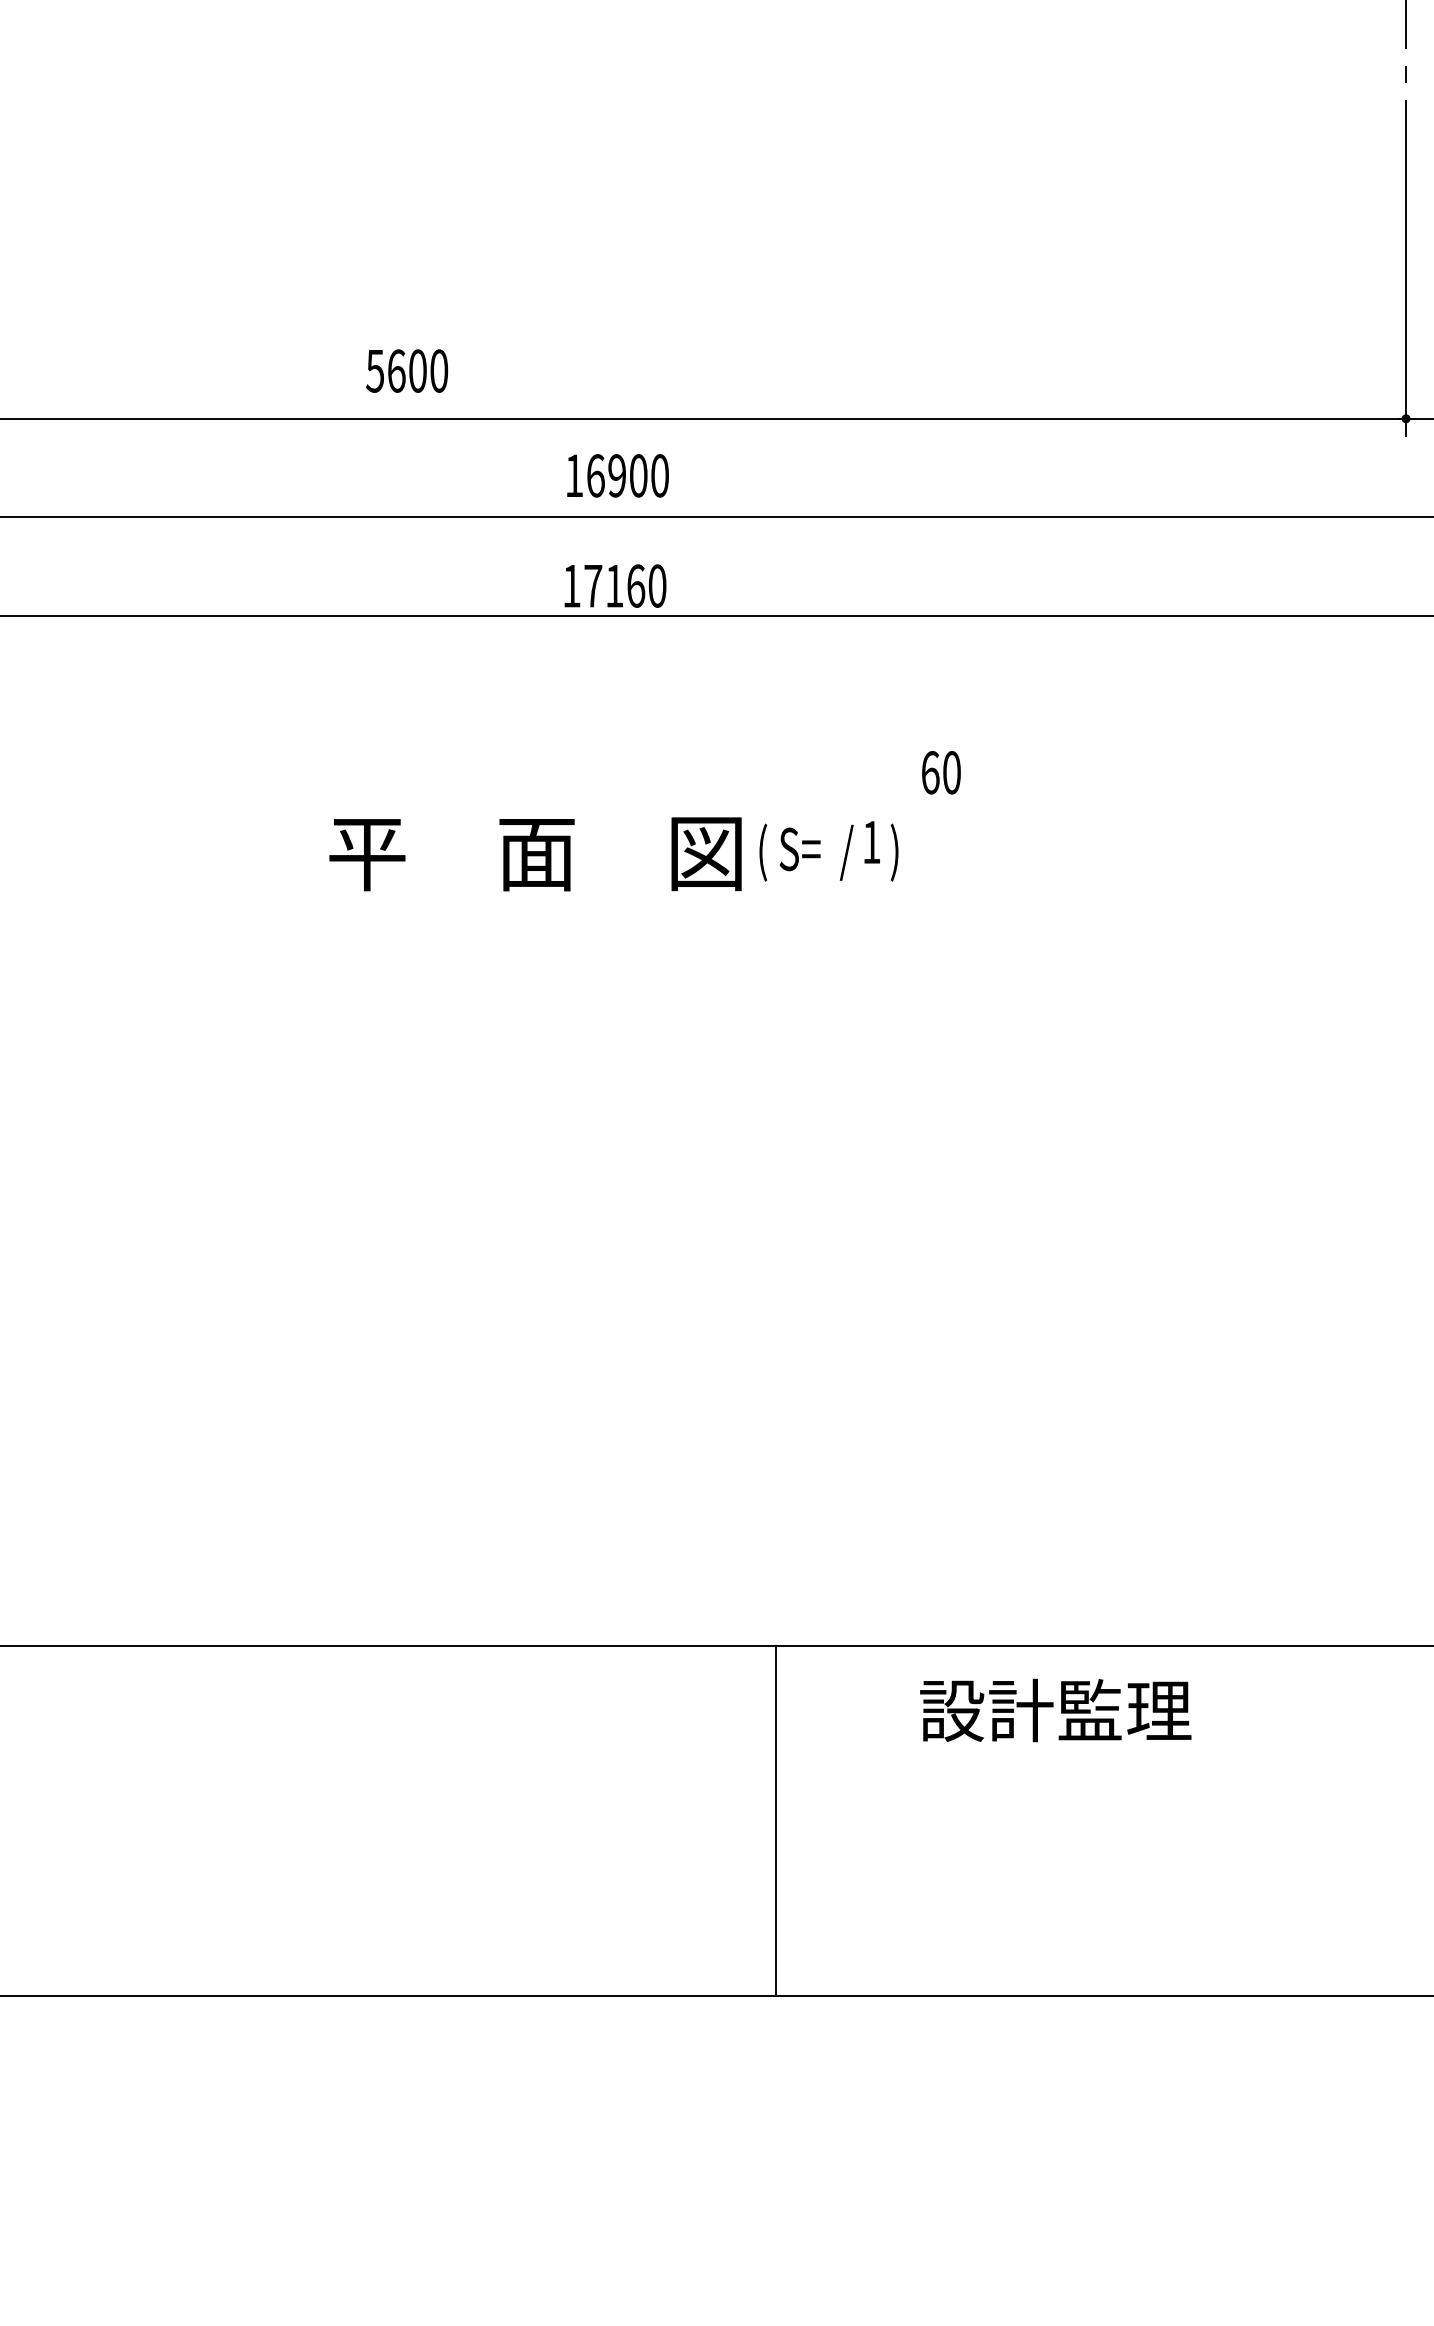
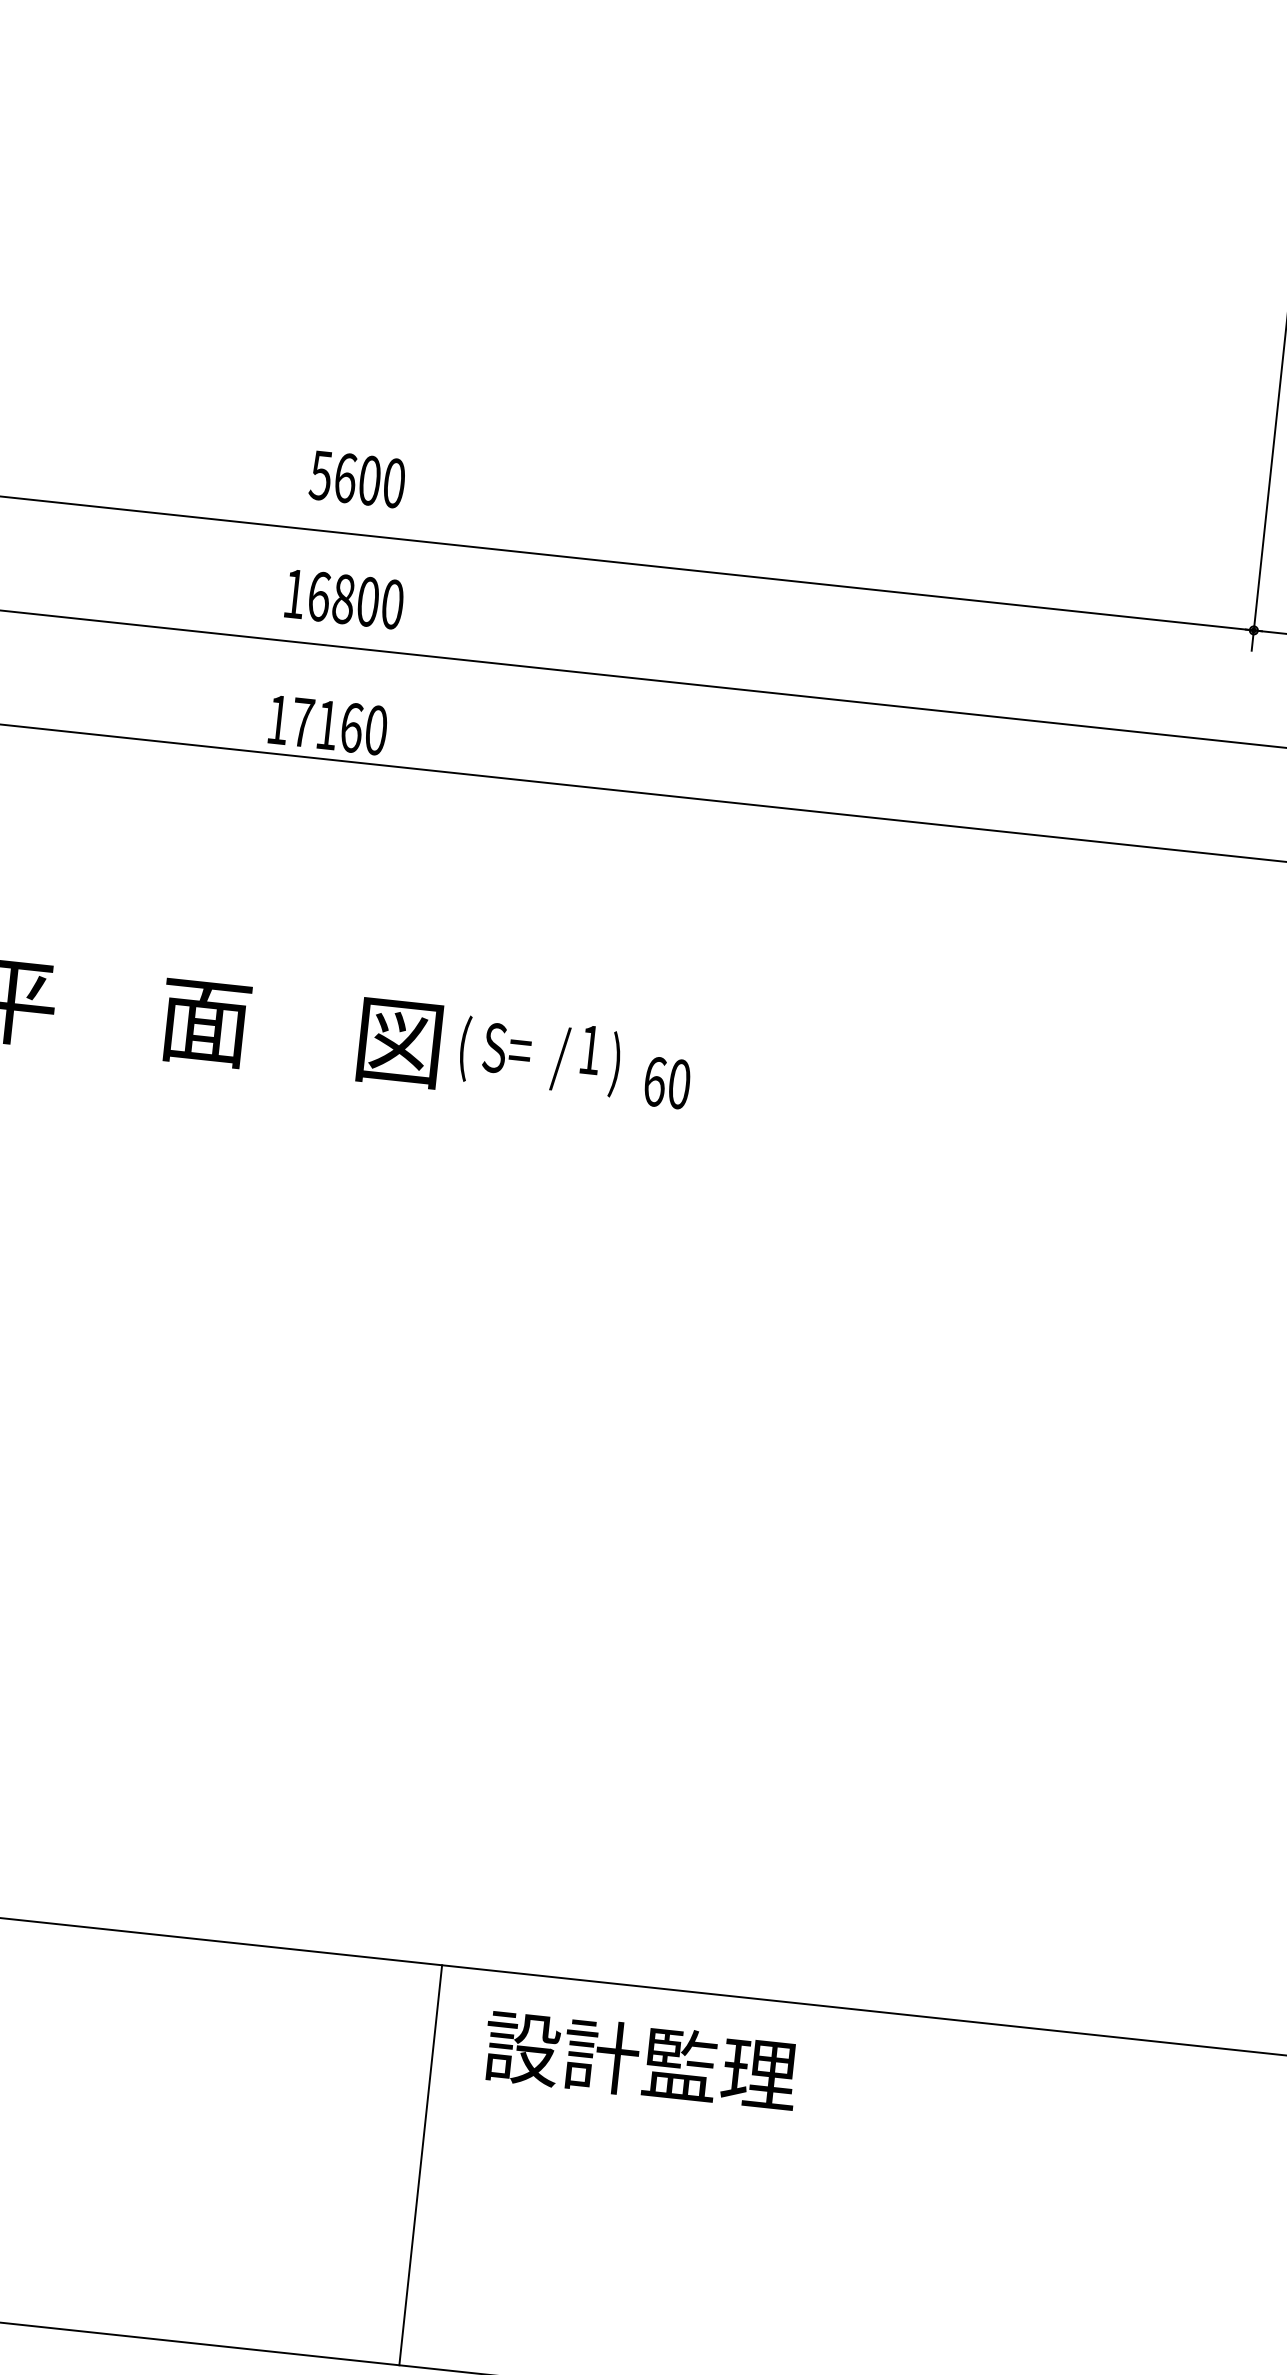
text: (407, 370) -> (358, 478), moved
text: (617, 475) -> (344, 598), 16900 -> 16800
text: (941, 772) -> (667, 1082), moved
text: (1055, 1710) -> (640, 2060), moved
line: (776, 1820) -> (421, 2164), moved

